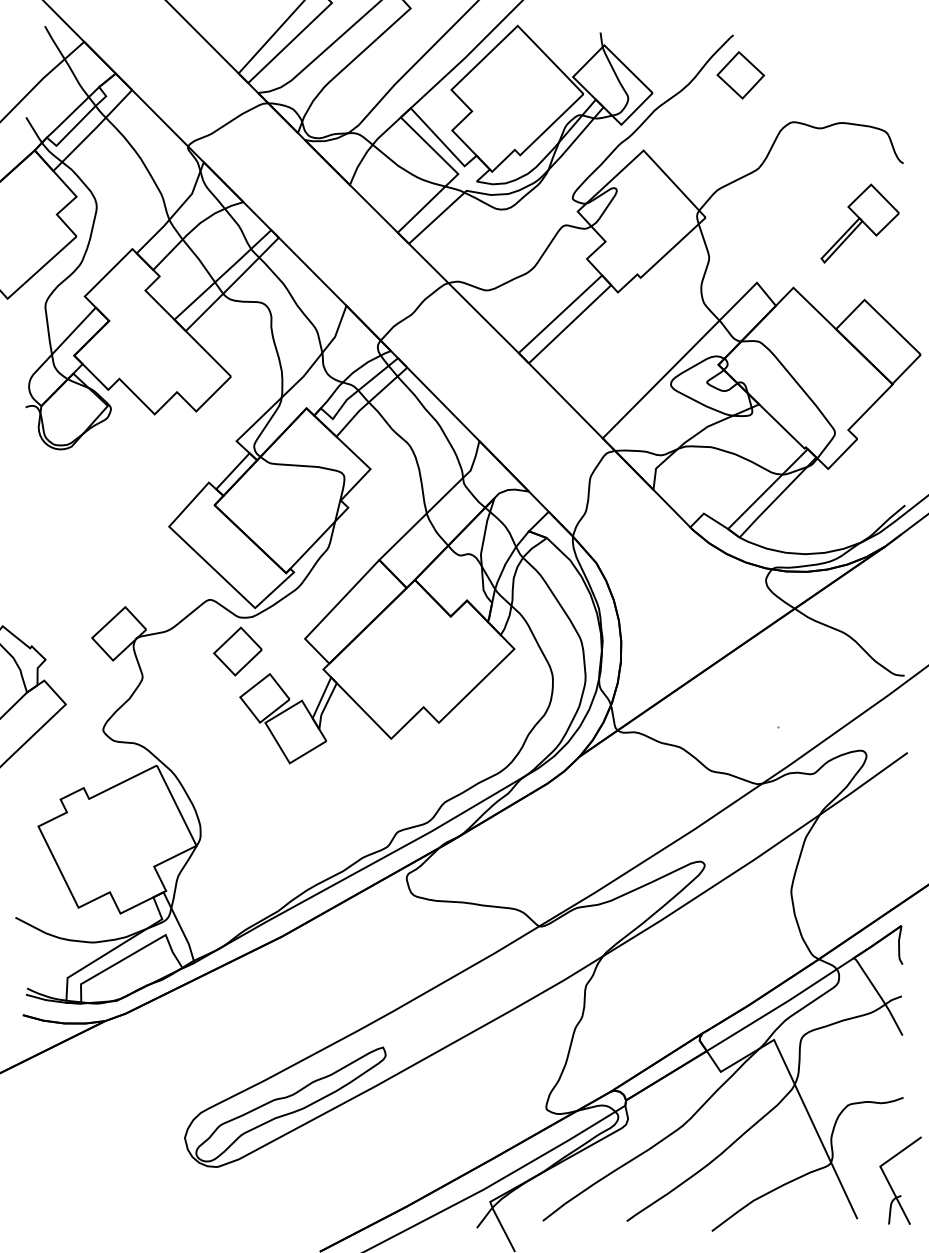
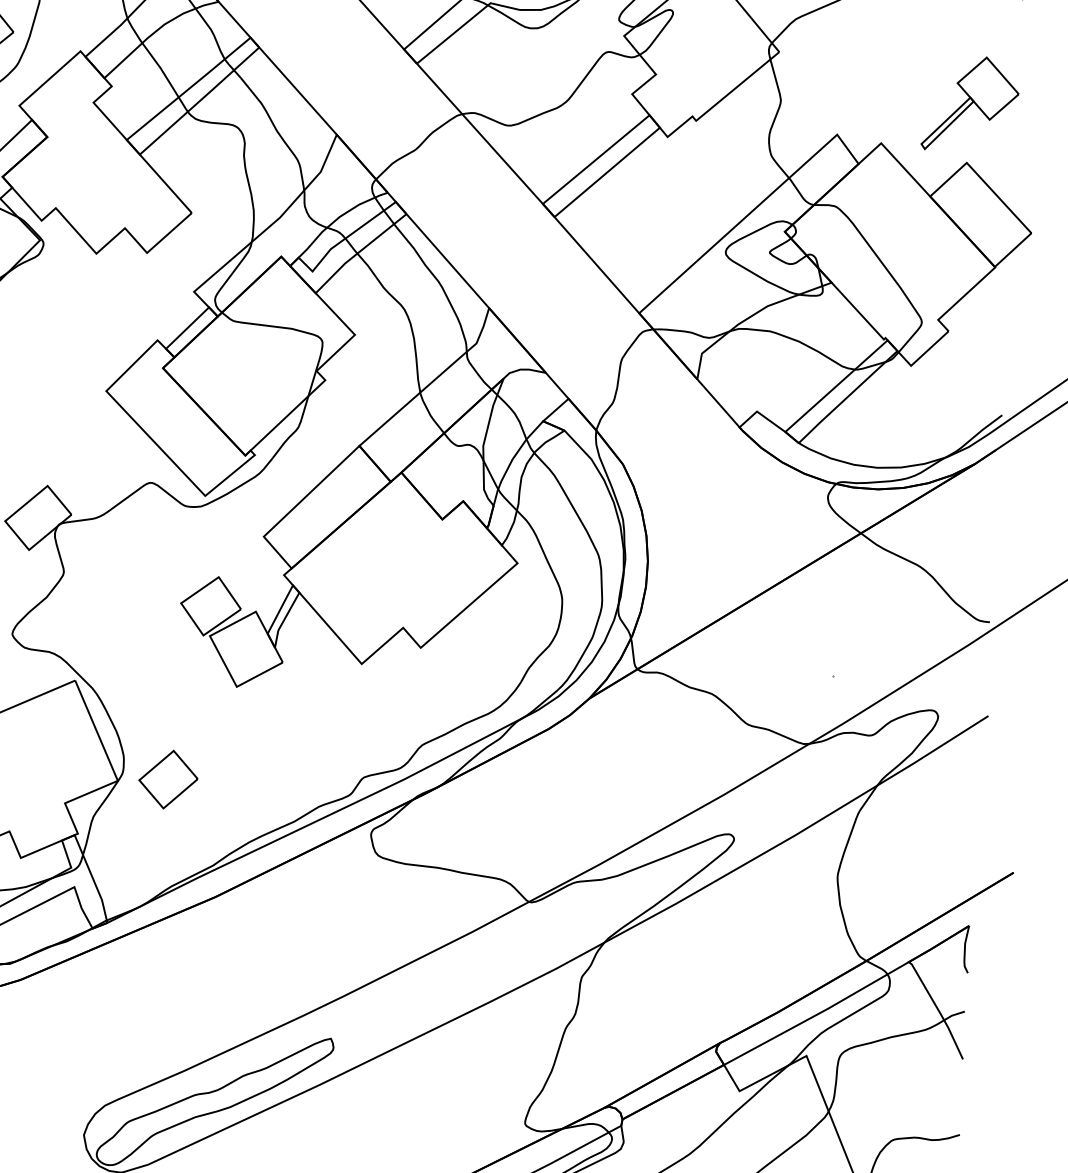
part: (859, 223) -> (969, 103), moved
part: (237, 651) -> (167, 779), moved

